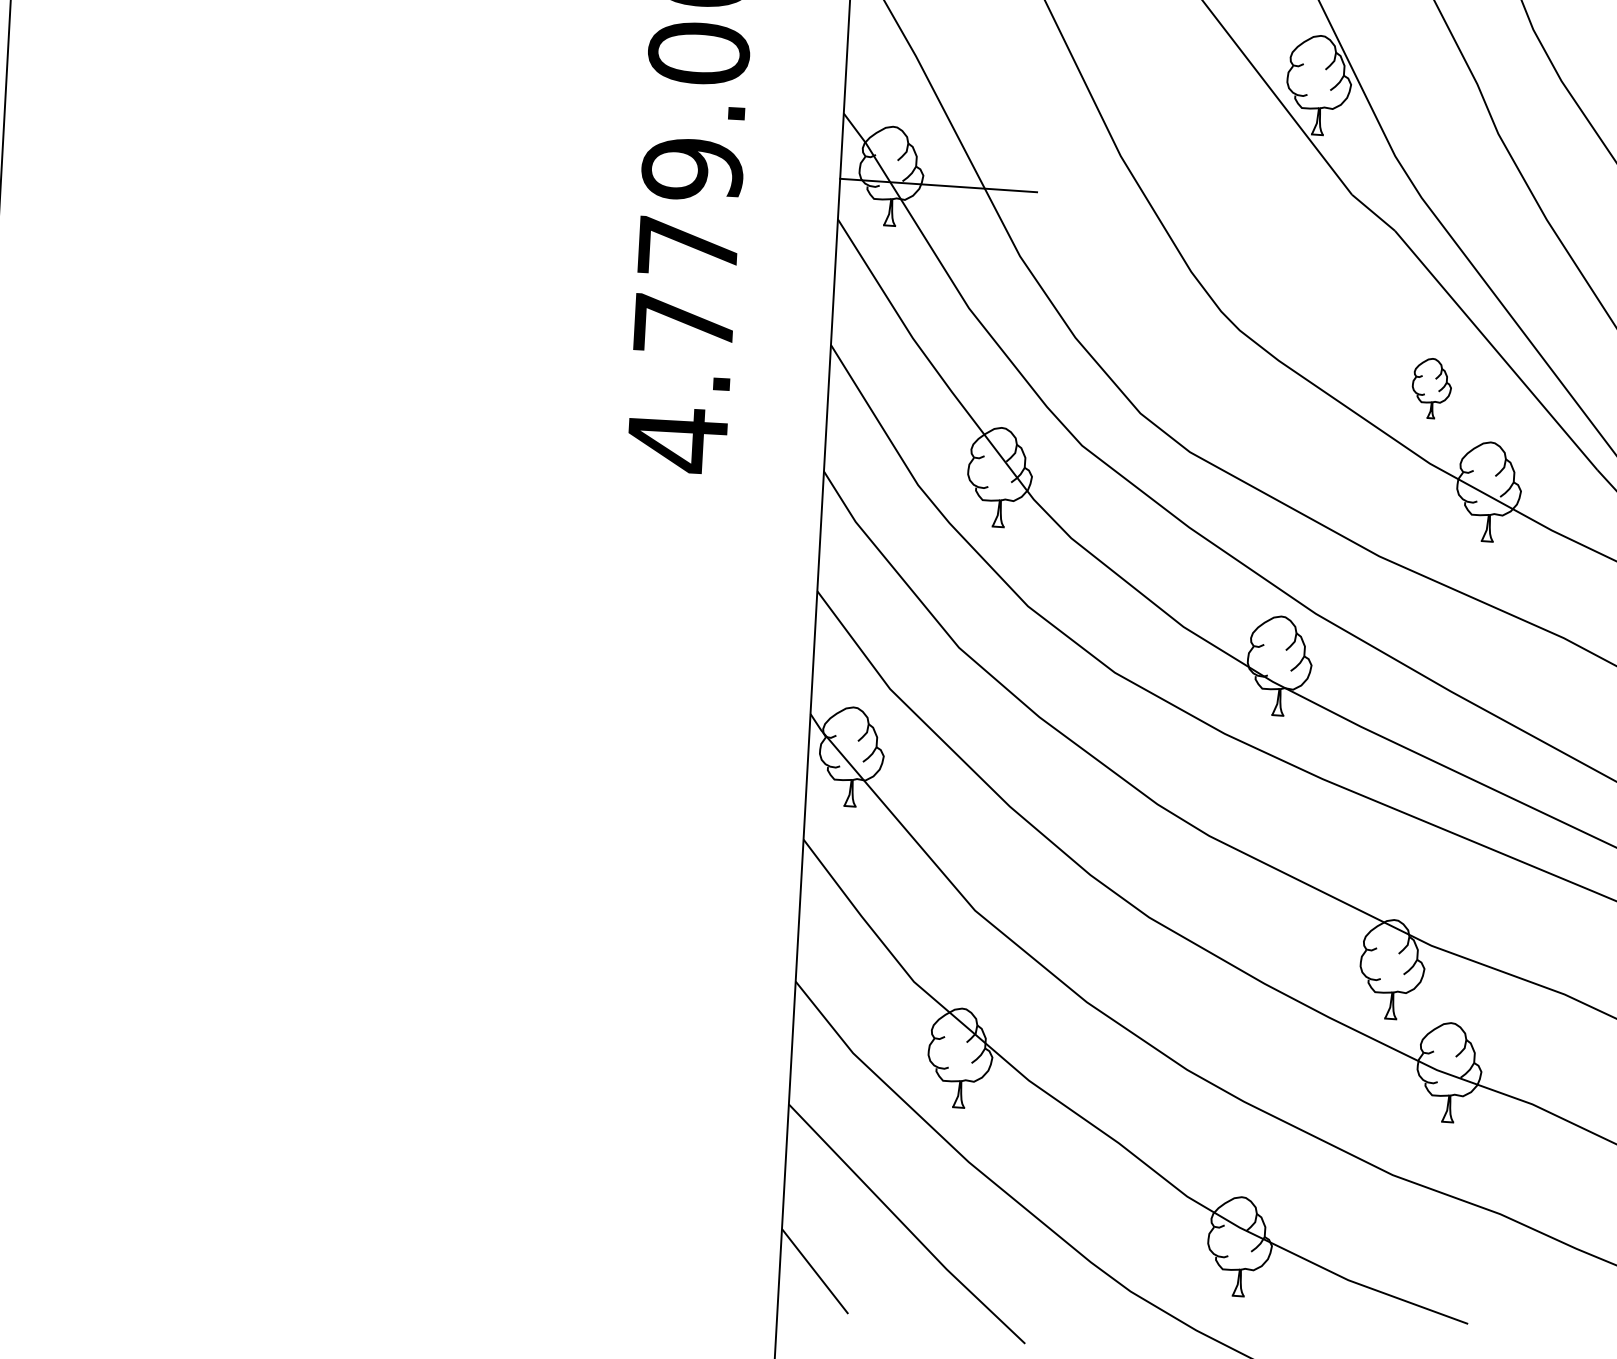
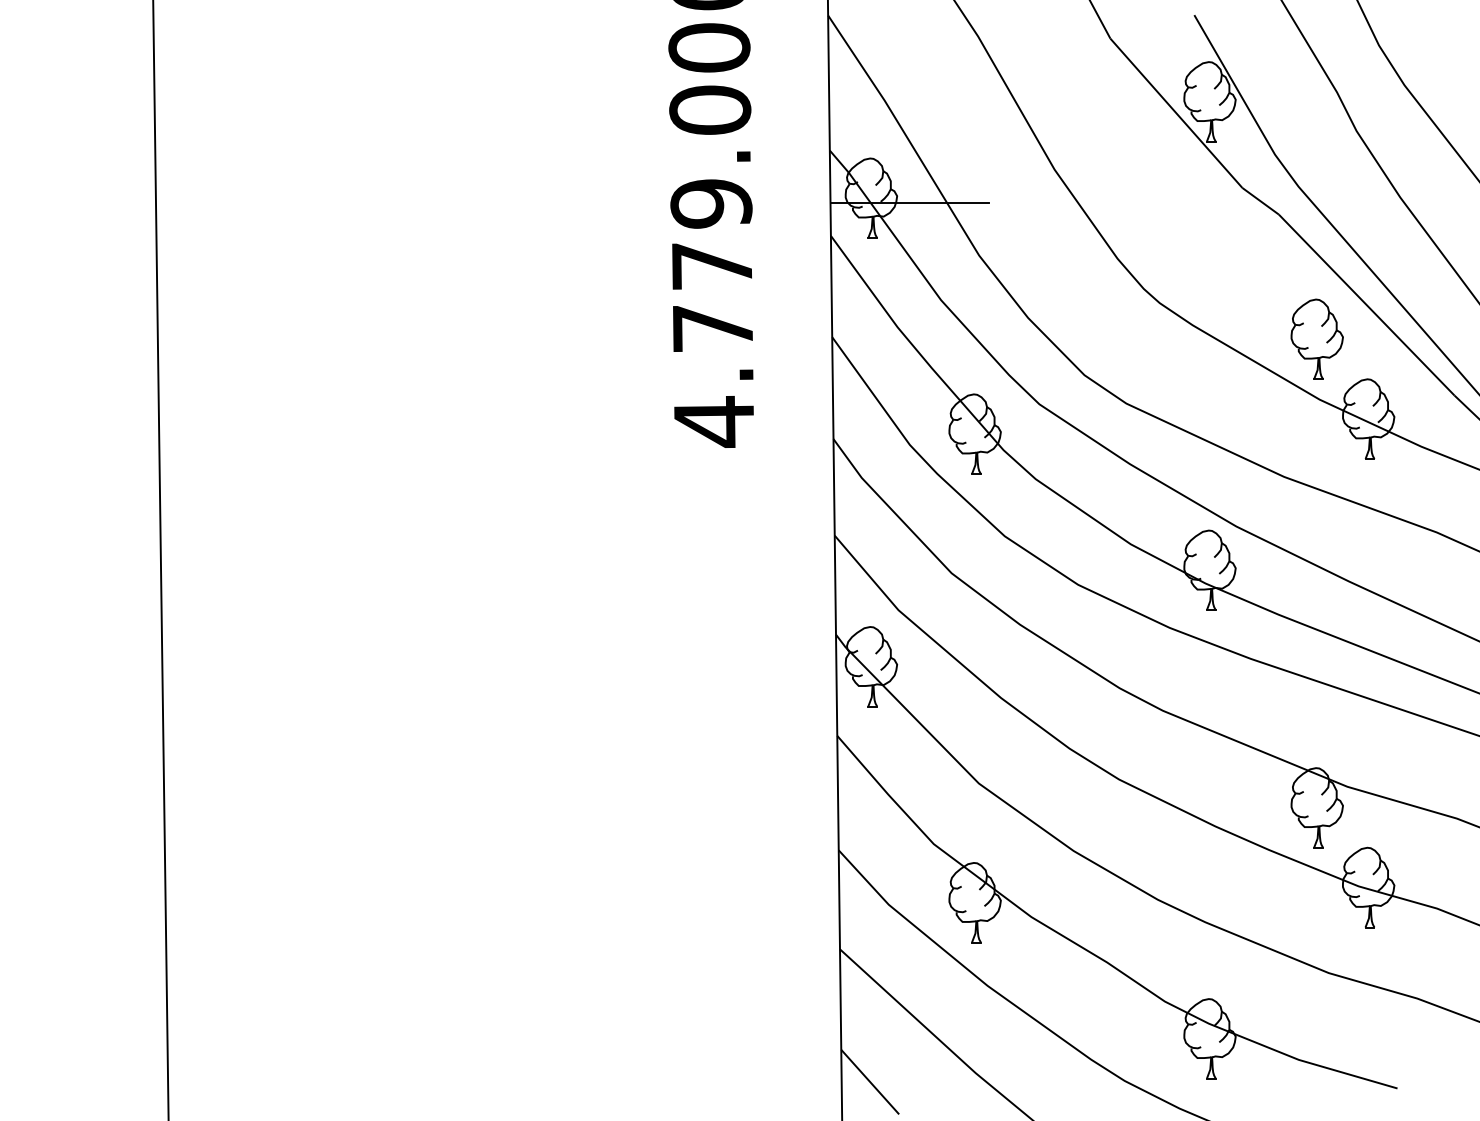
part: (1431, 387) -> (1316, 338), size x1.67

